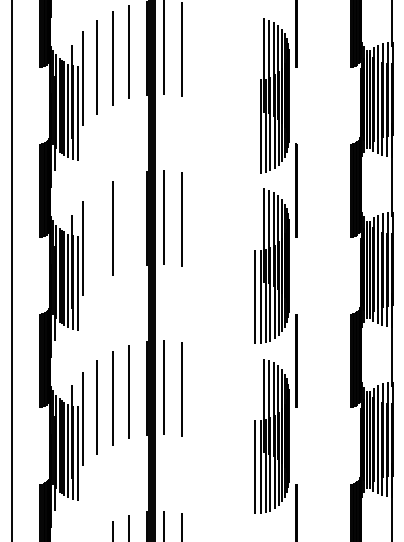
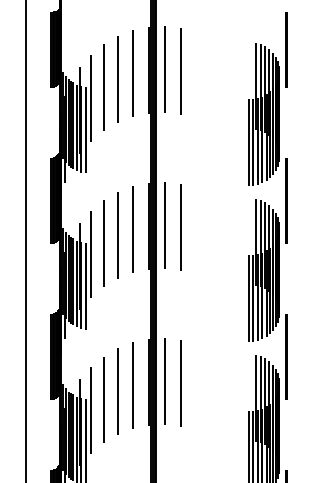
line: (255, 126) -> (248, 142), added
line: (129, 221) -> (133, 229), added
line: (97, 237) -> (103, 243), added

